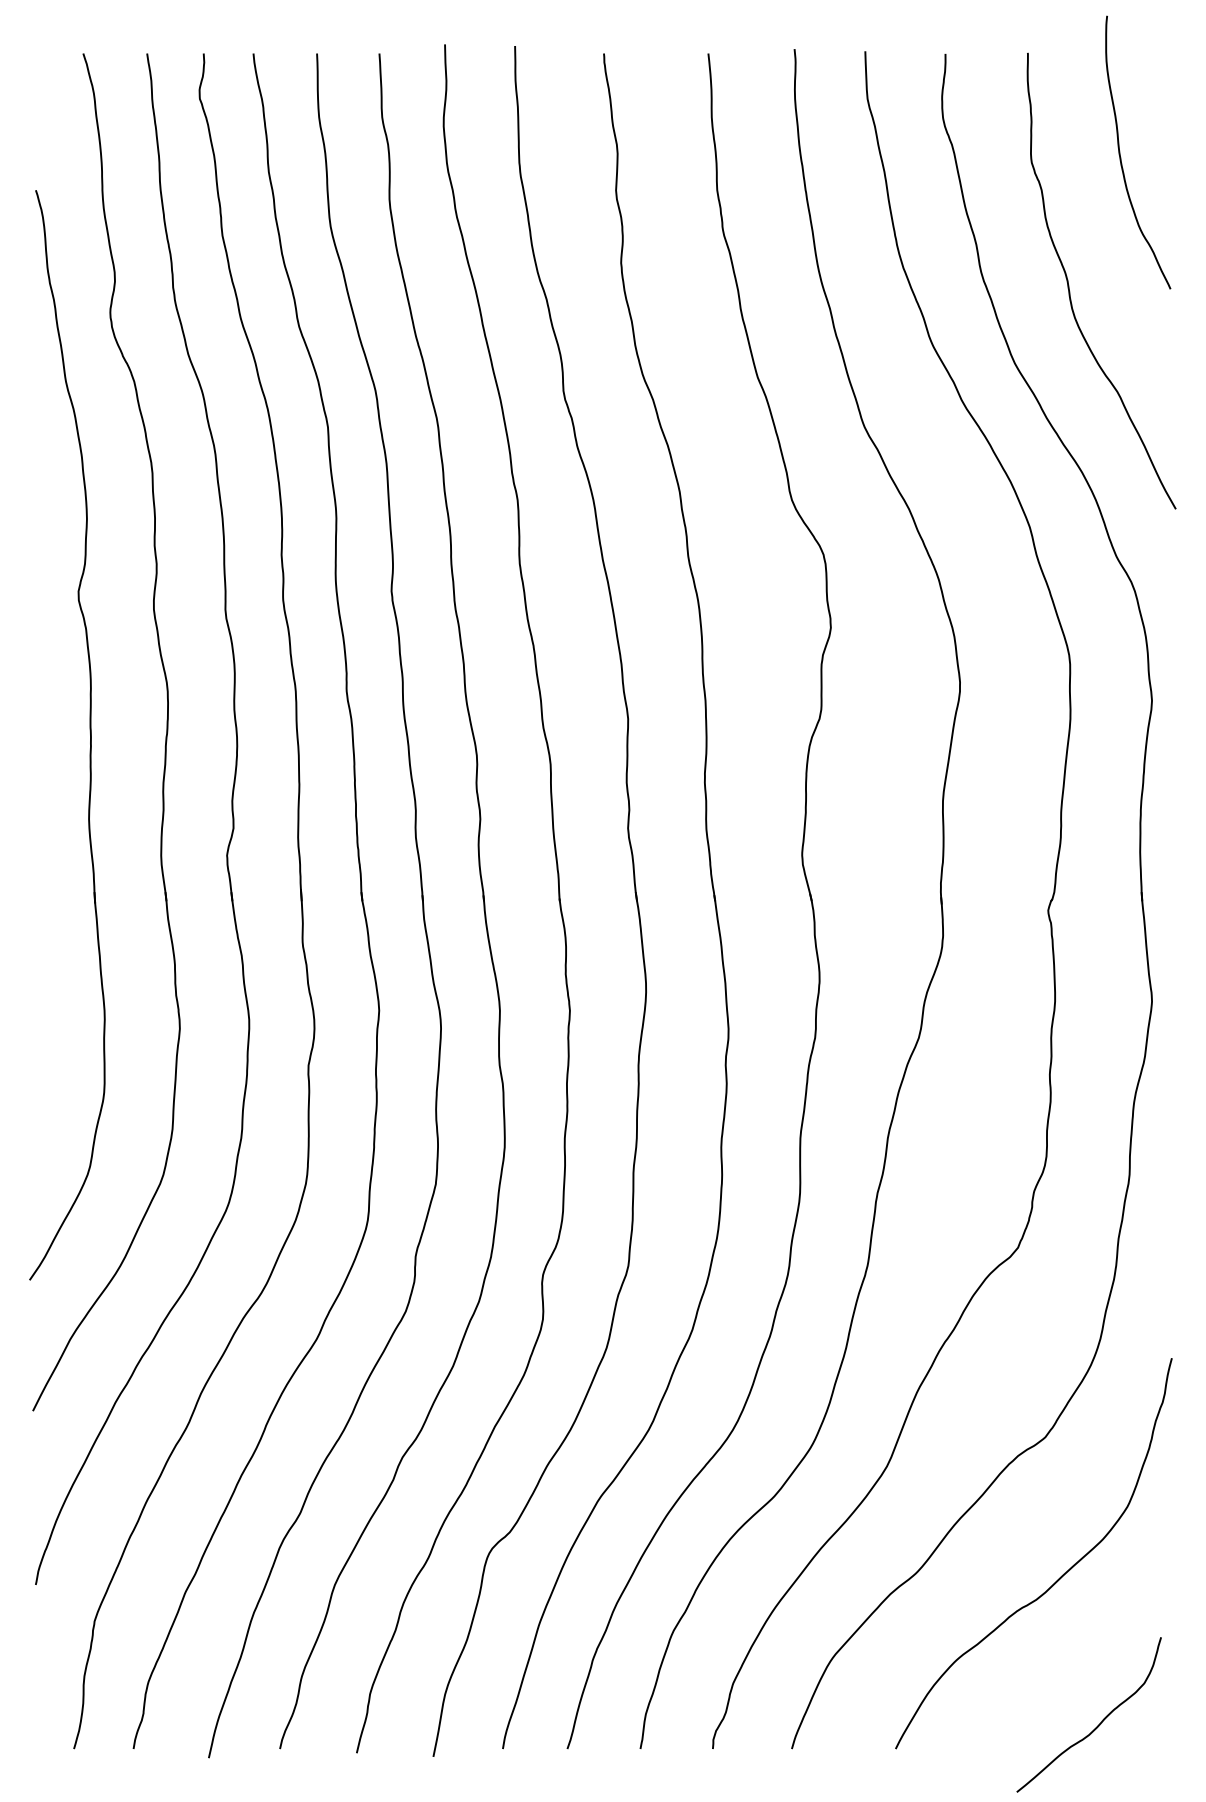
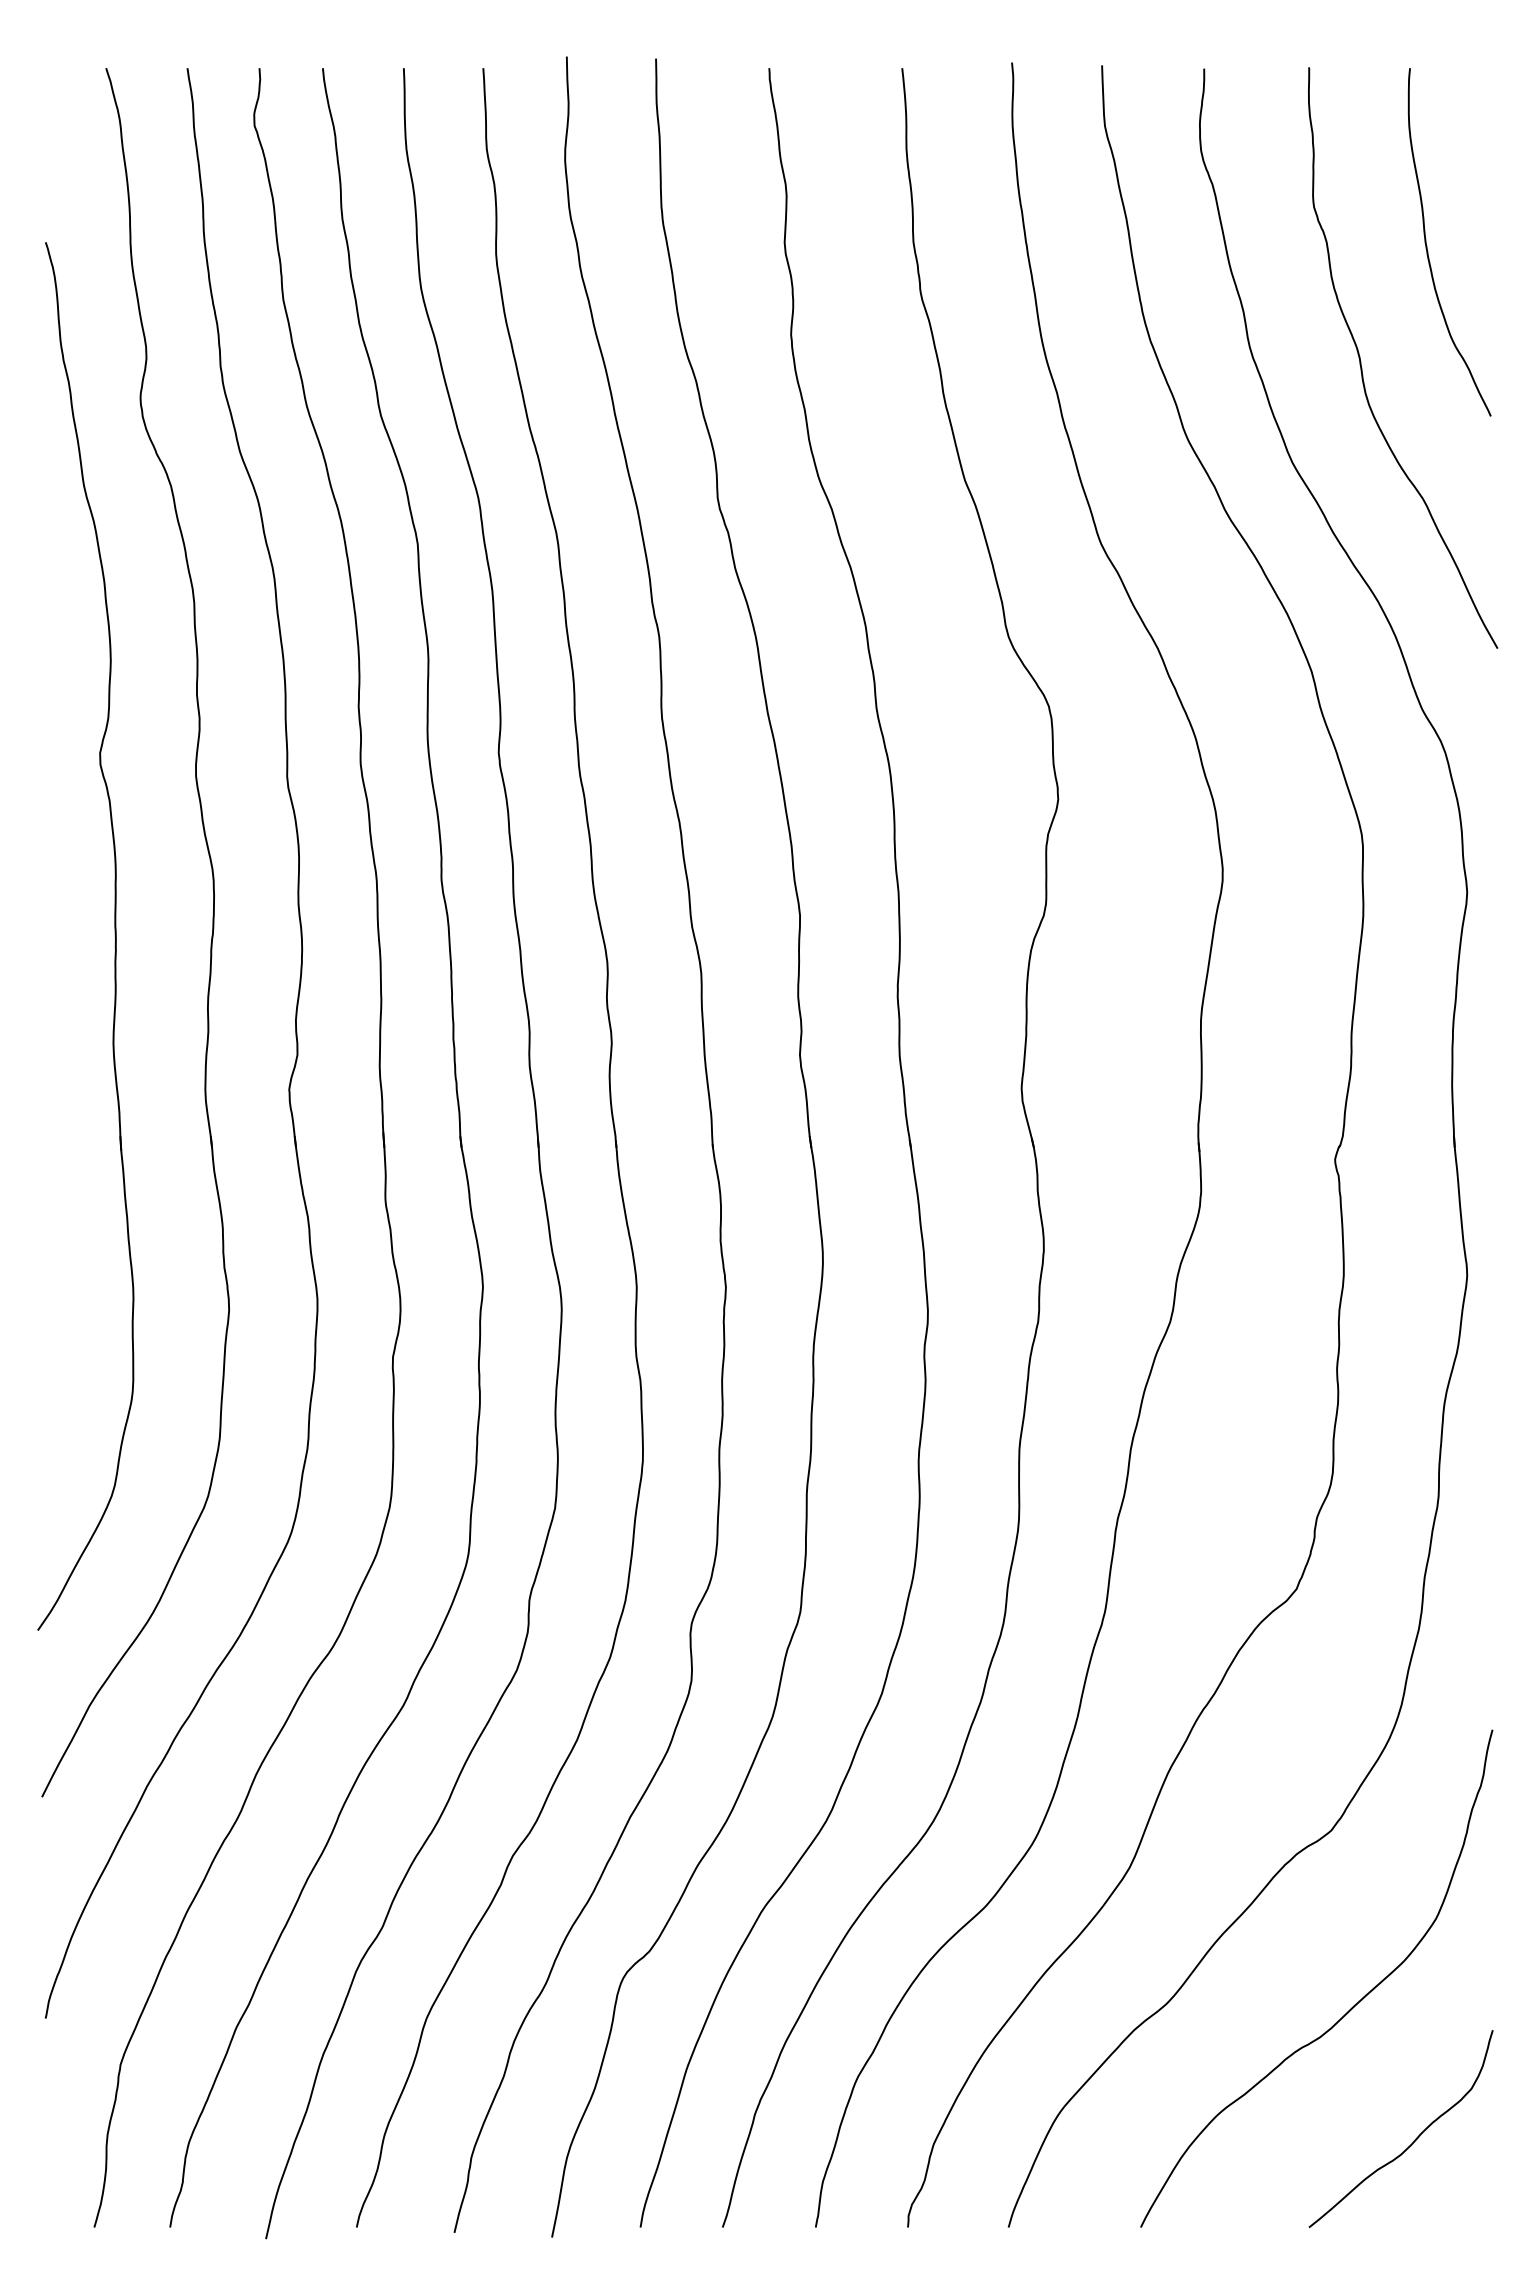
curve: (1120, 155) -> (1427, 245), moved
curve: (1099, 1723) -> (1414, 2139), moved

